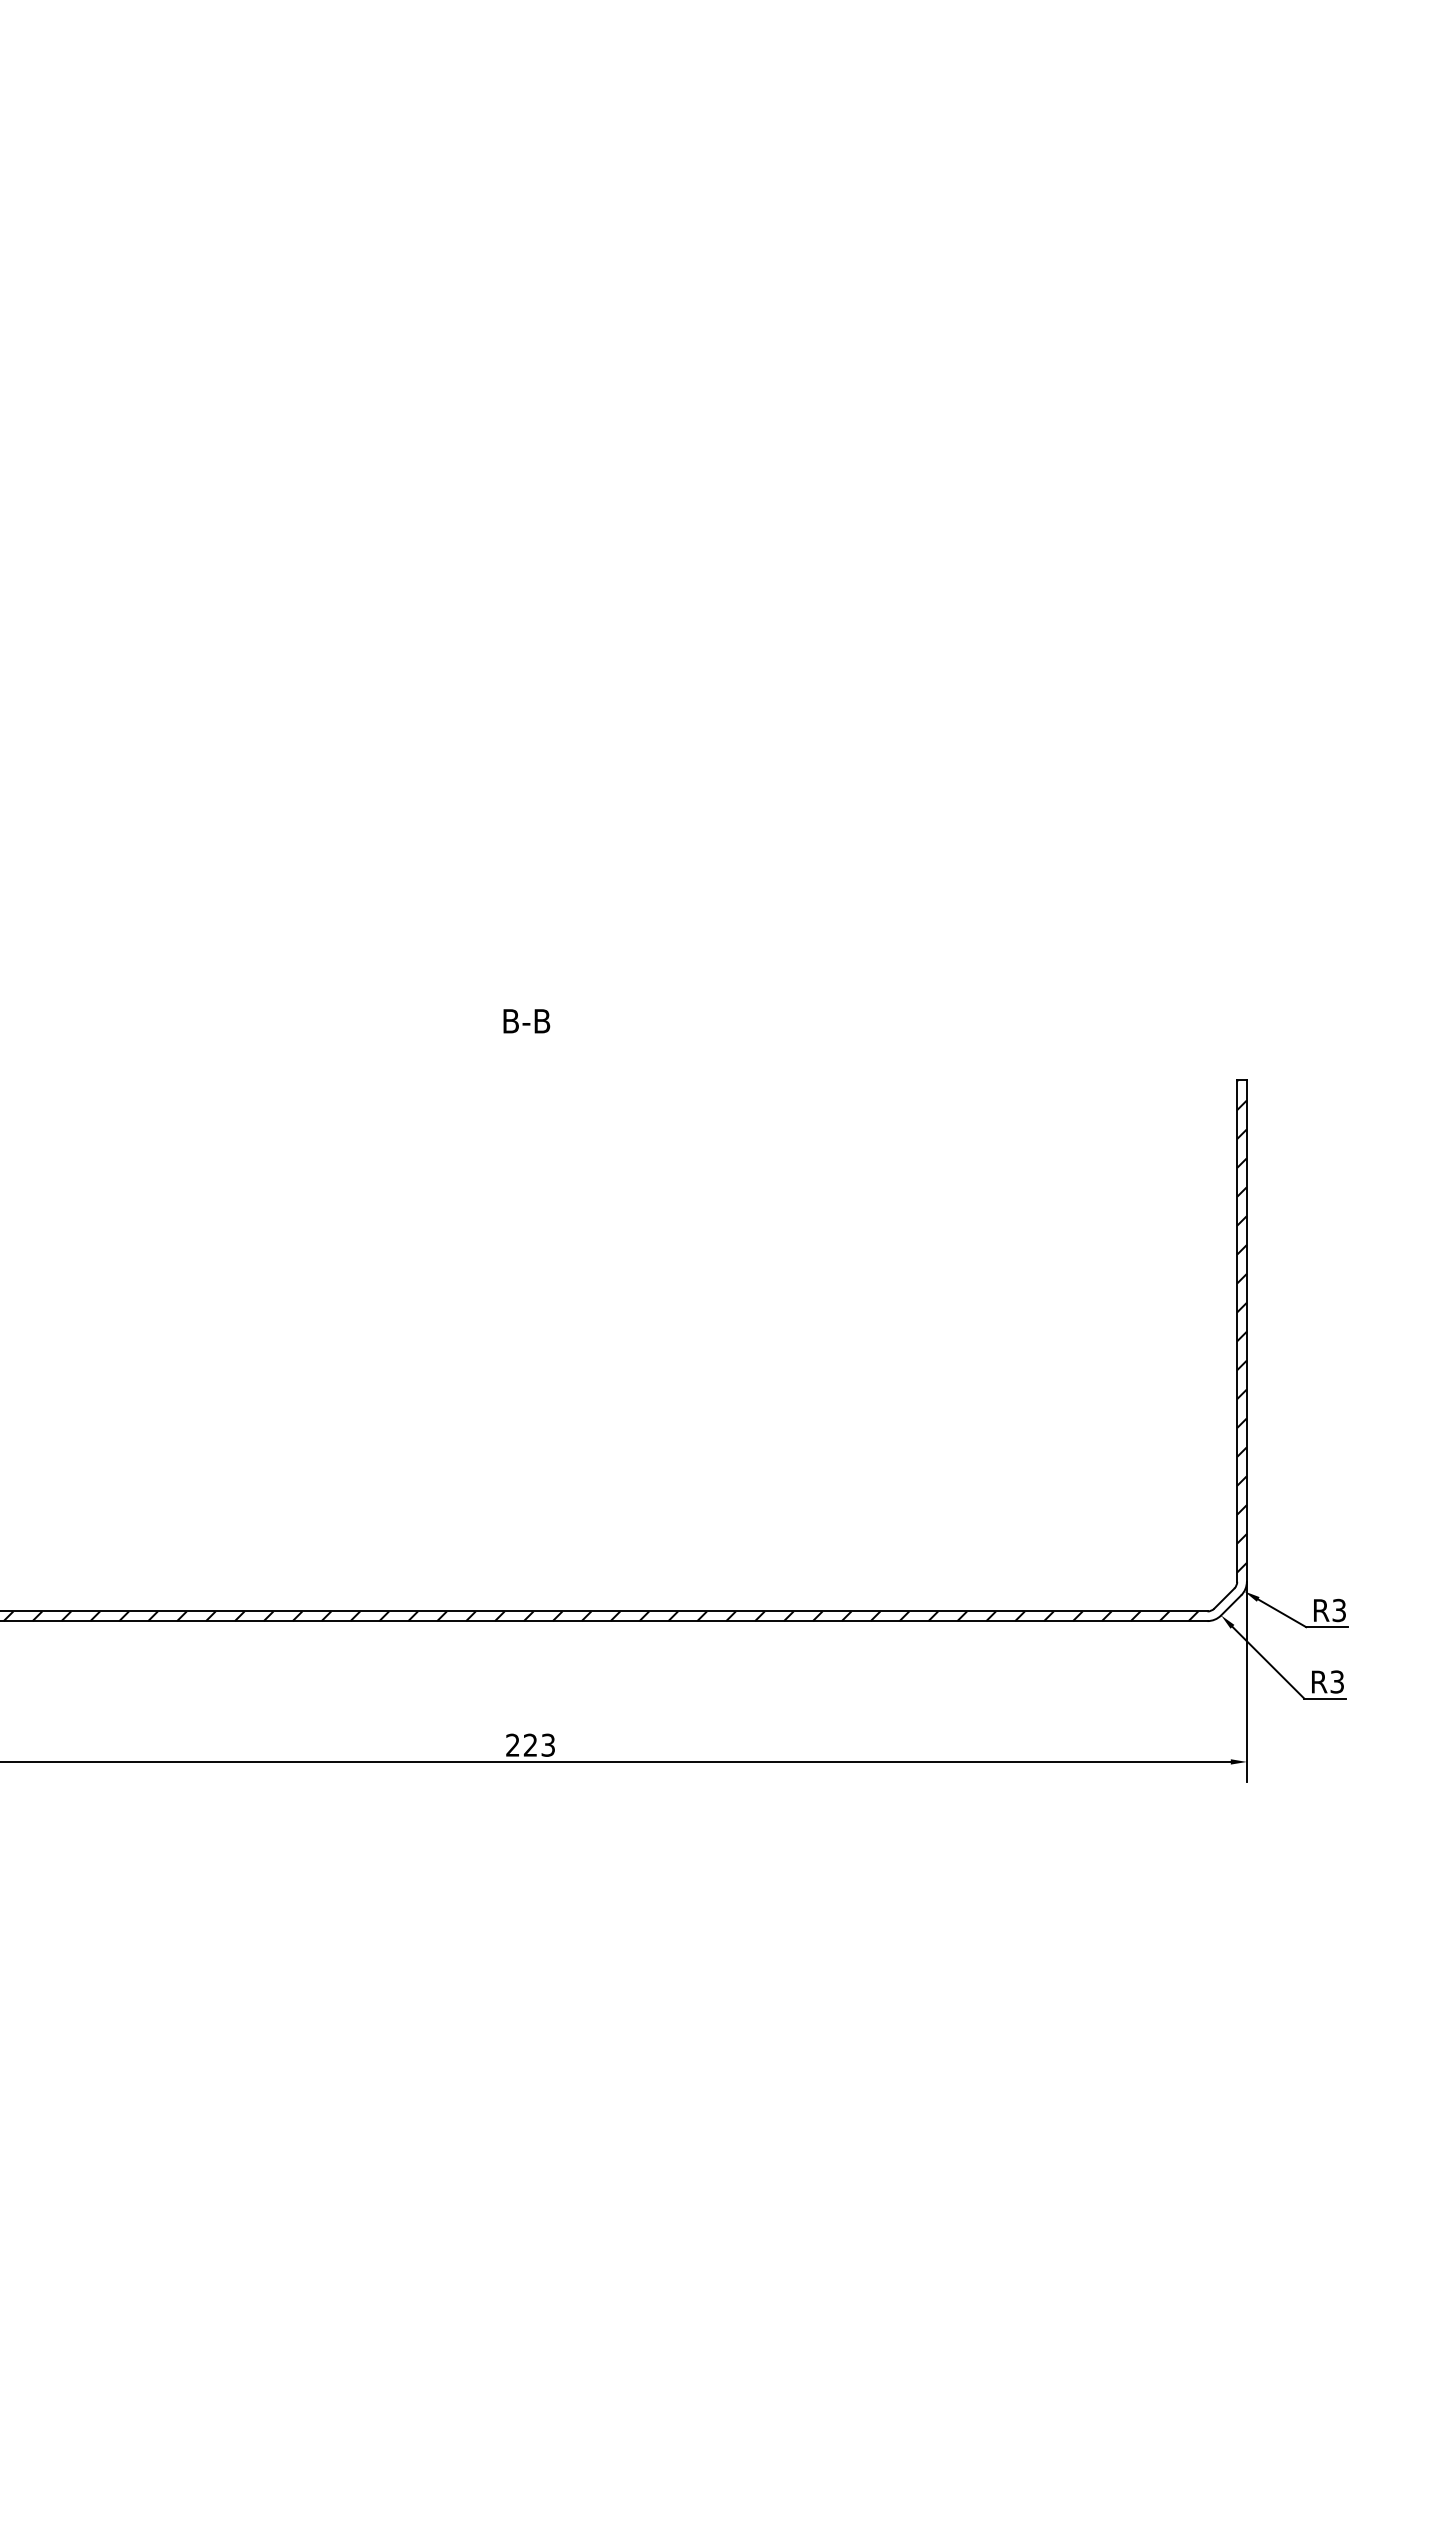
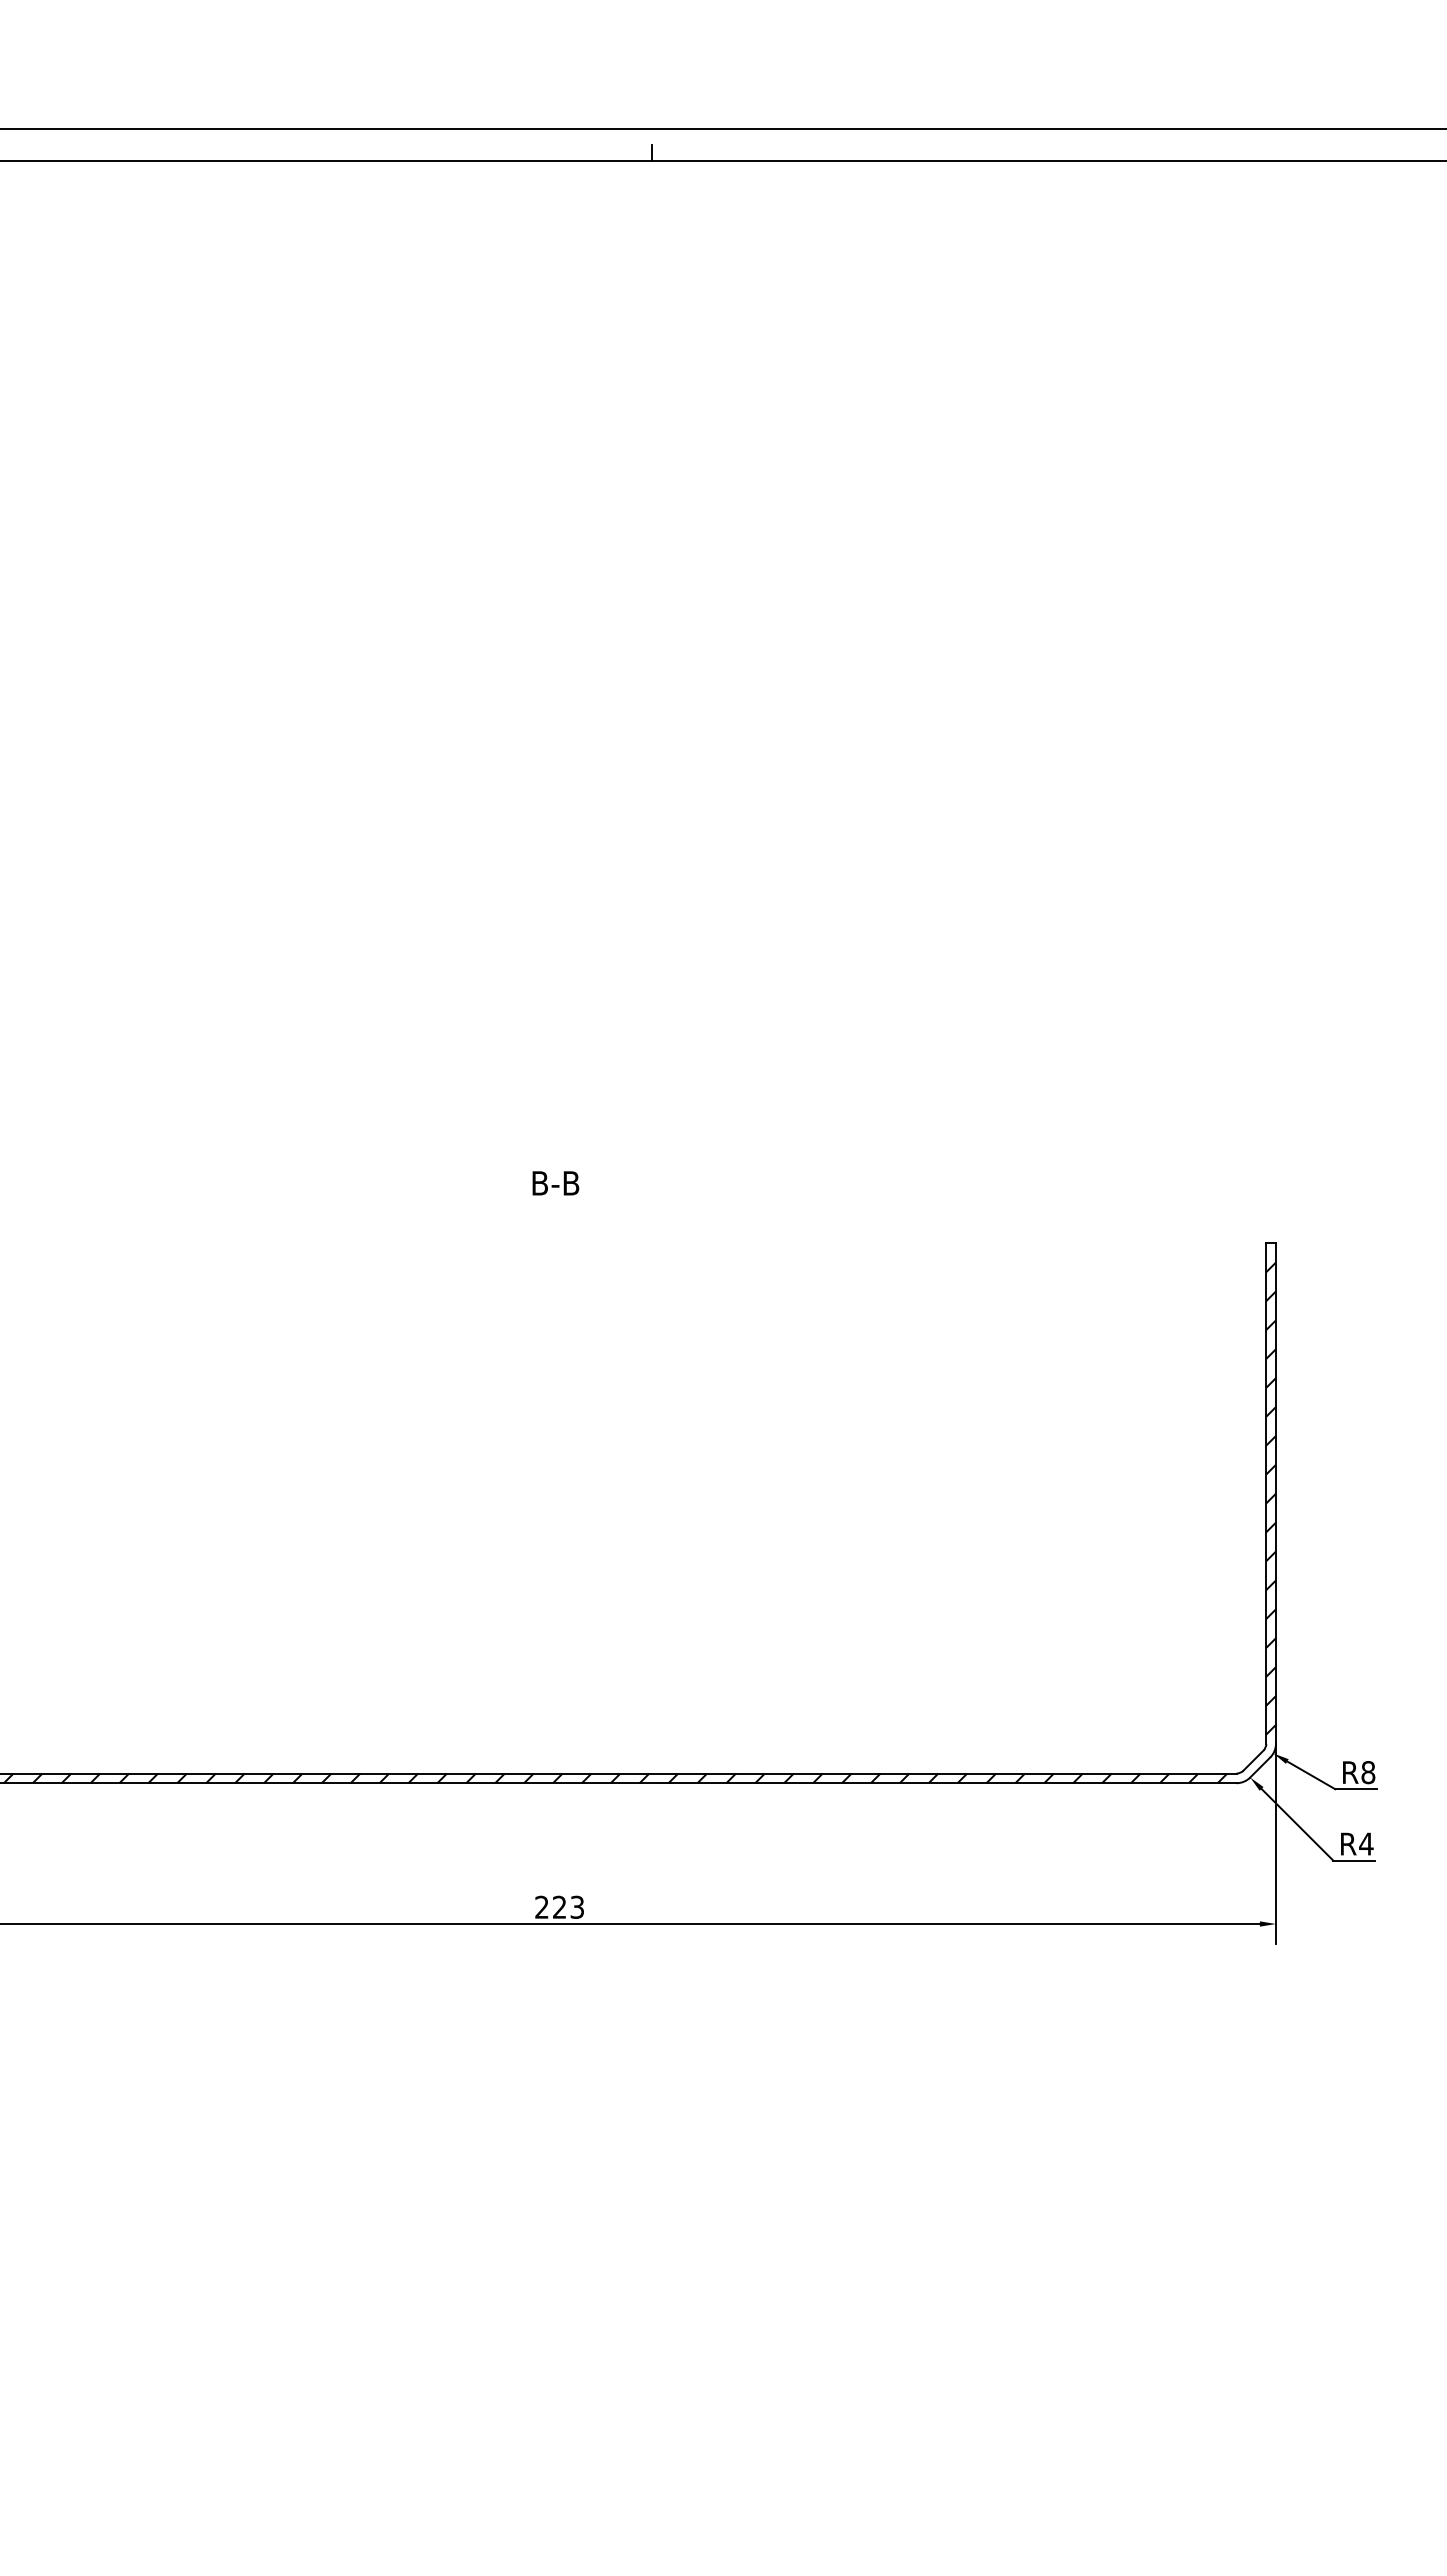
text: (1339, 1610) -> (1368, 1772), R3 -> R8
text: (1337, 1681) -> (1366, 1843), R3 -> R4

